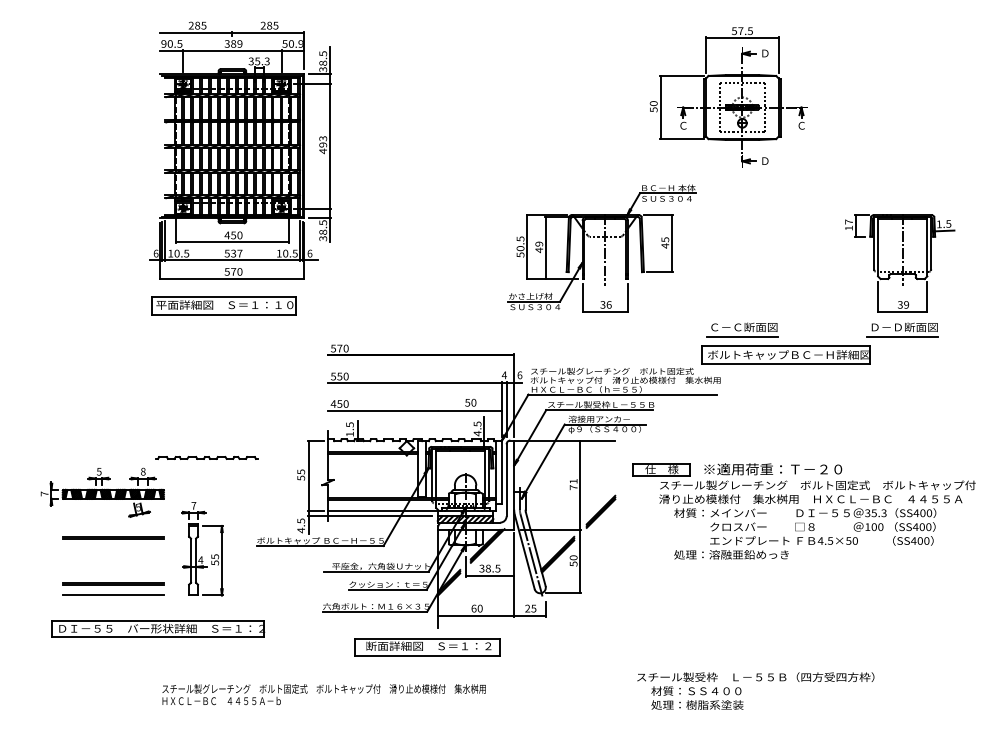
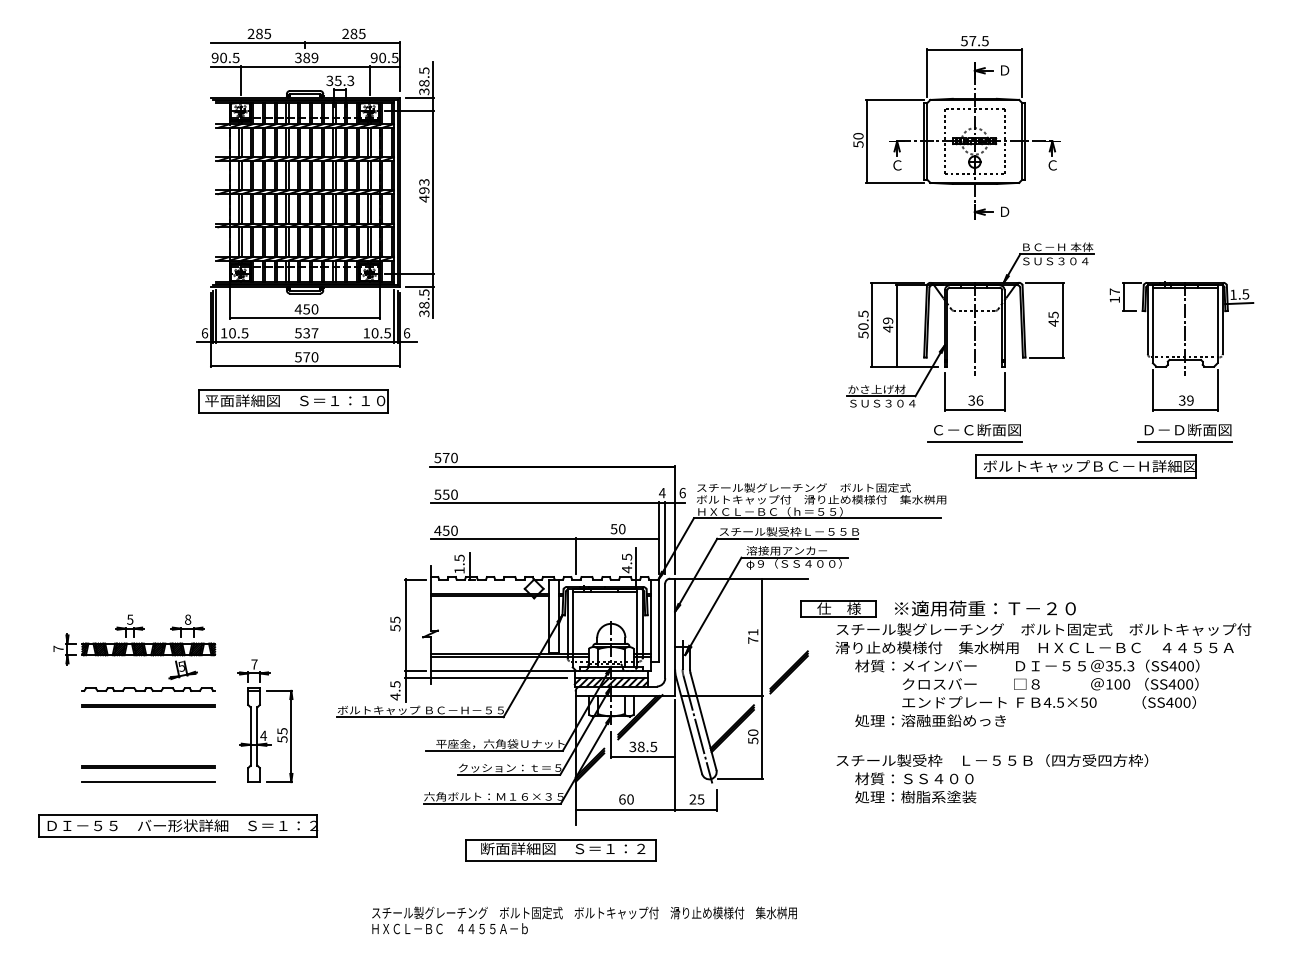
text: (292, 43) -> (384, 57), 50.9 -> 90.5
part: (602, 248) -> (970, 326), moved
part: (785, 355) -> (1085, 466), moved
line: (438, 423) -> (575, 556), added
part: (206, 457) -> (148, 689), moved
part: (803, 511) -> (1025, 663), moved
part: (158, 628) -> (178, 825), moved
text: (755, 690) -> (992, 778), moved
text: (324, 694) -> (584, 920), moved

